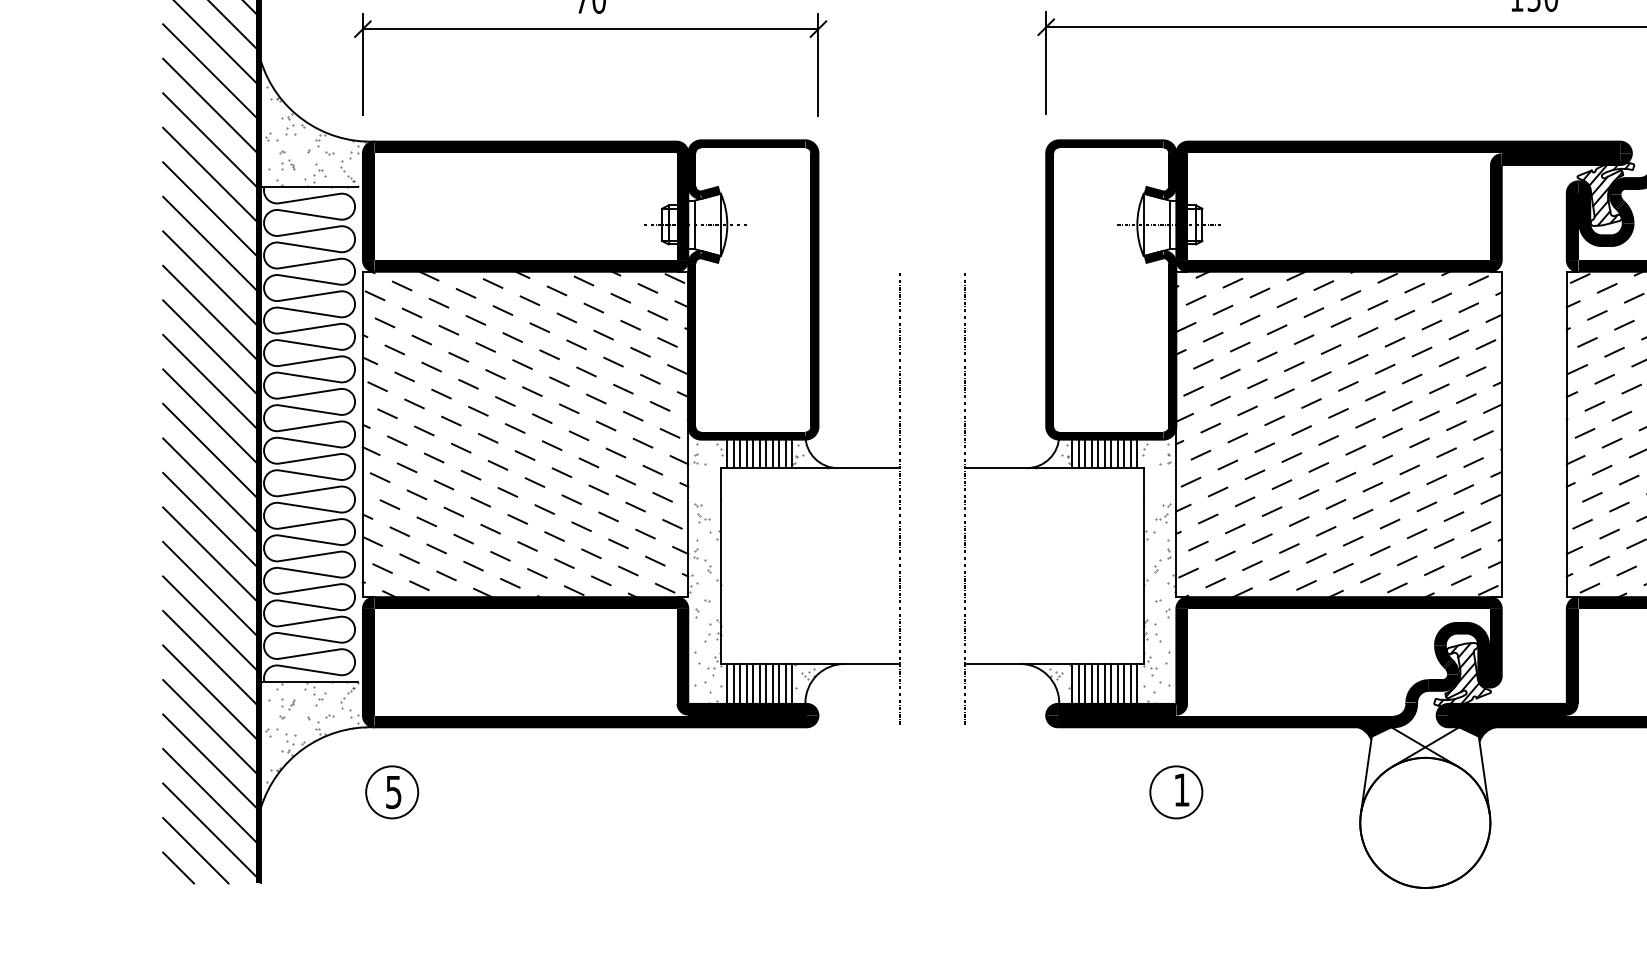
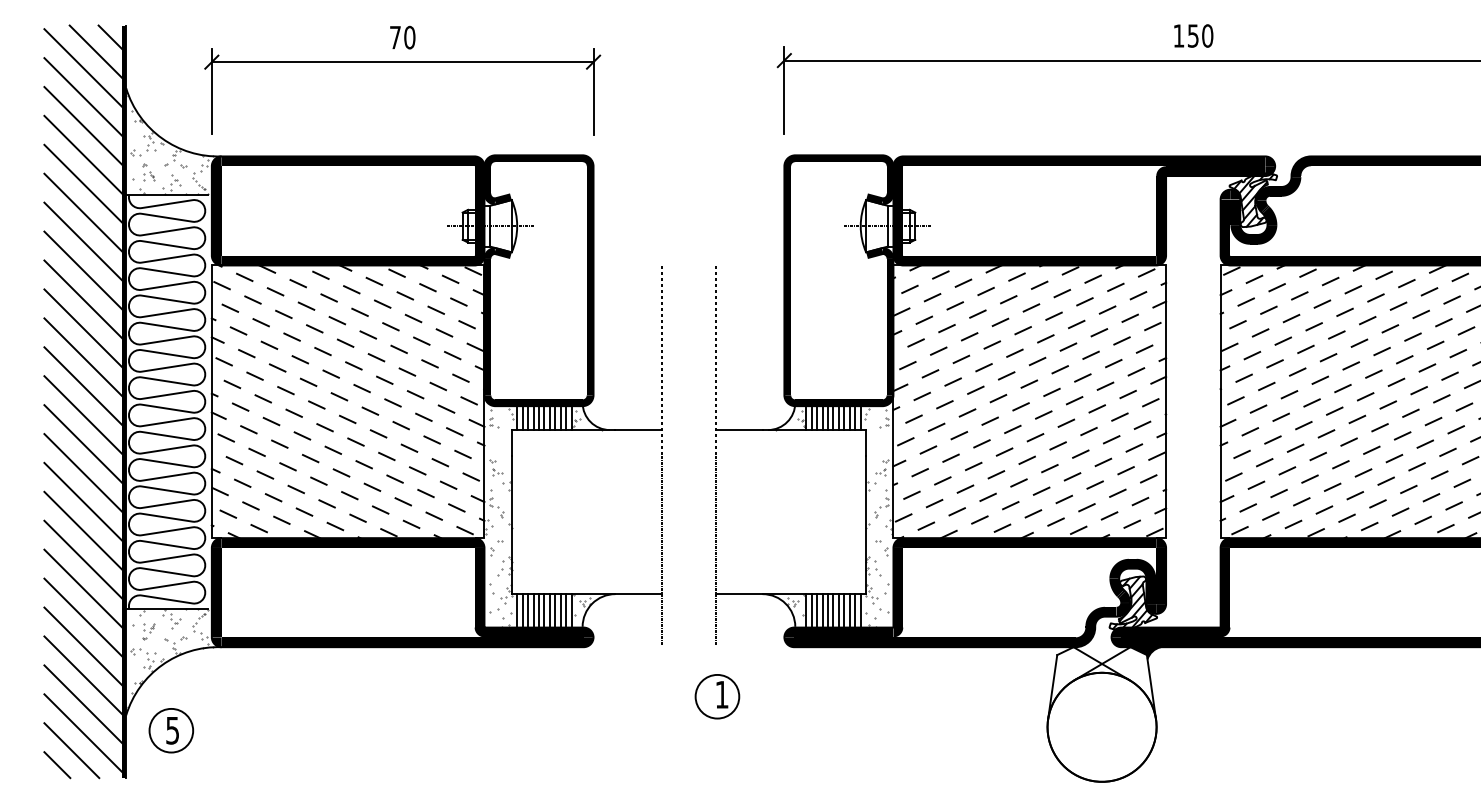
fill: (1373, 734) -> (1058, 653), removed
part: (392, 792) -> (171, 730), moved
part: (1176, 792) -> (717, 696), moved

